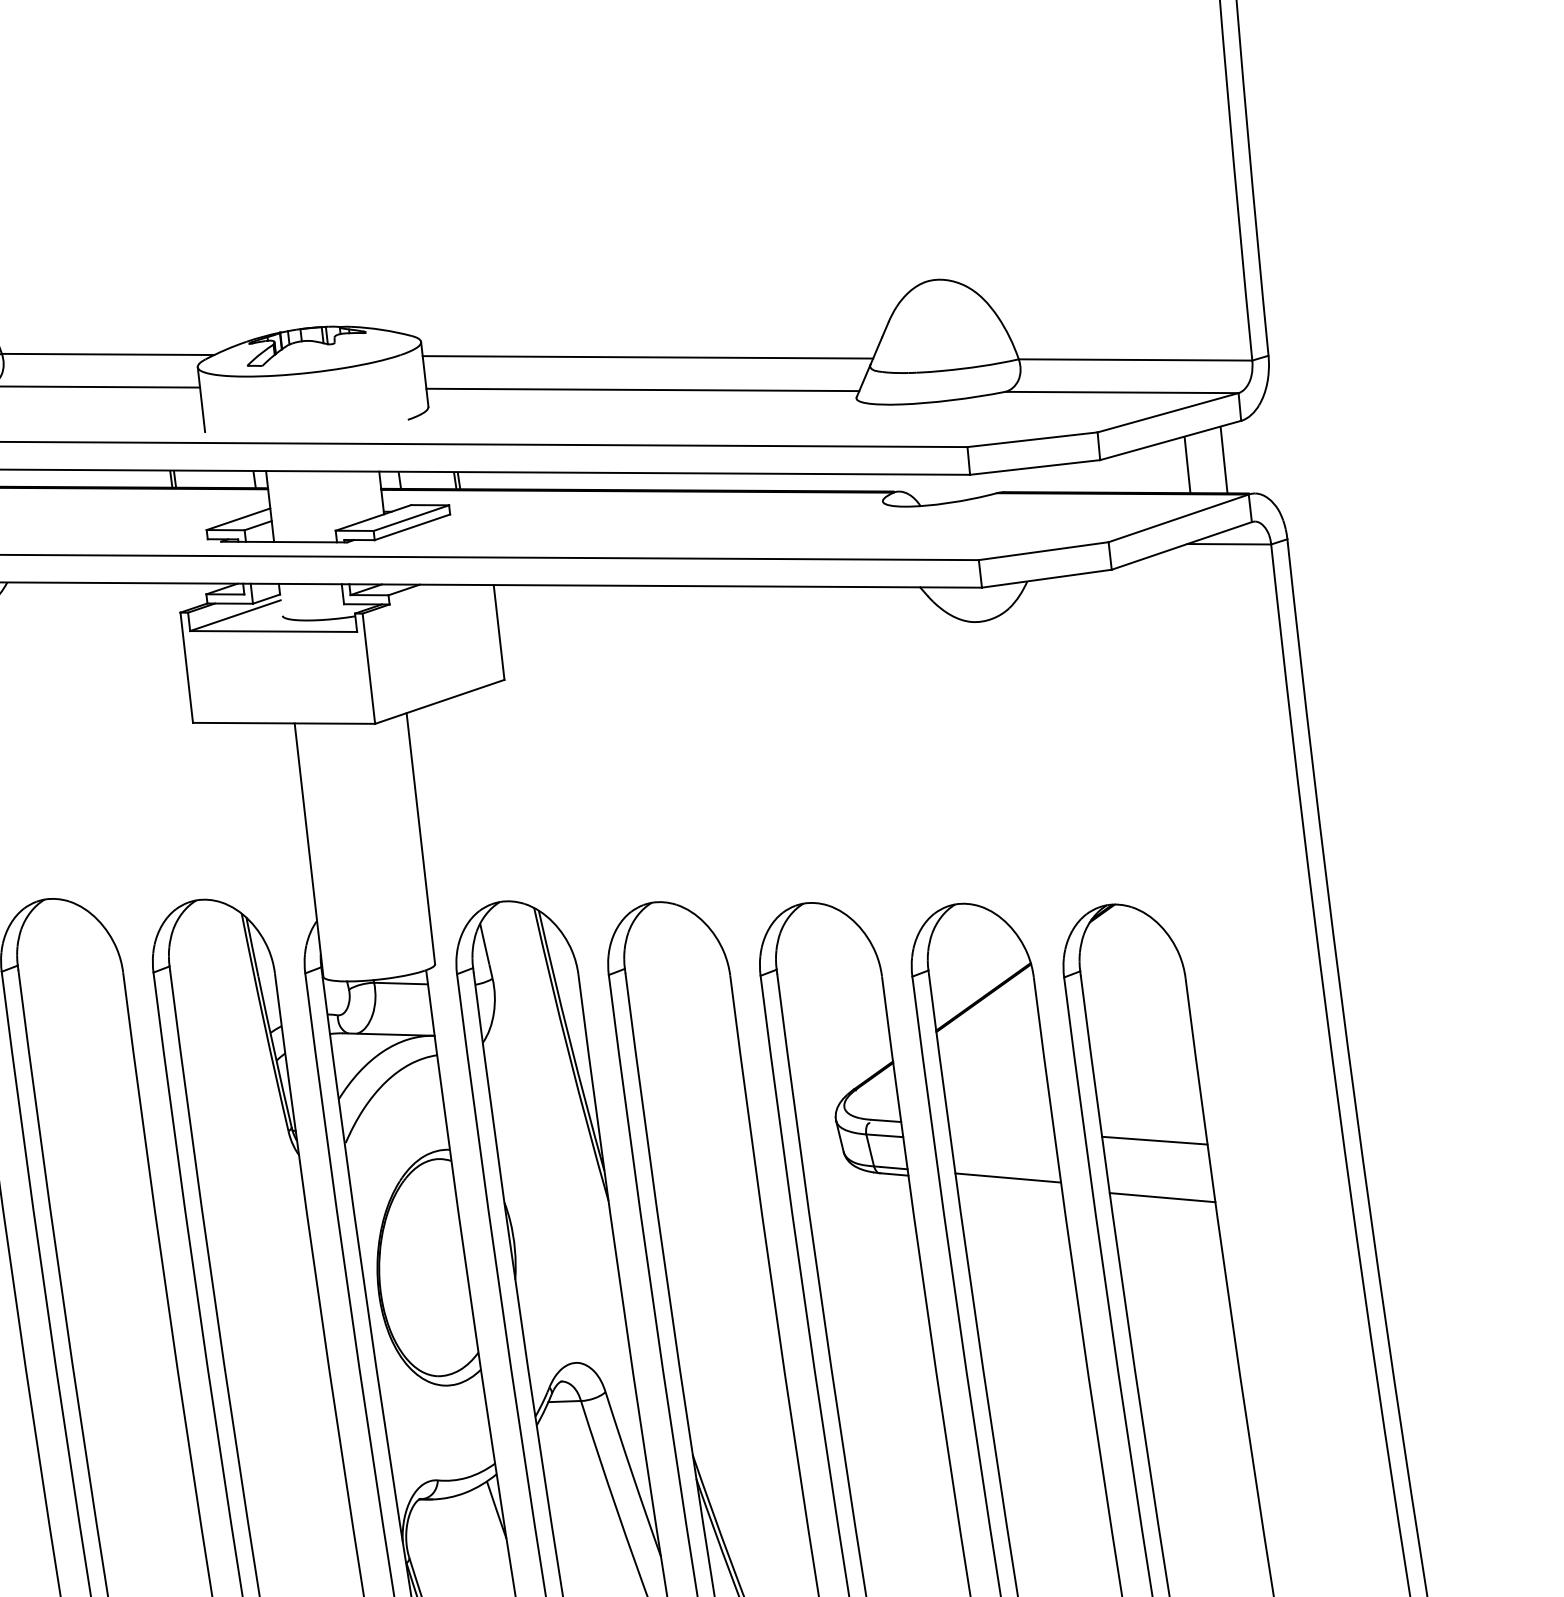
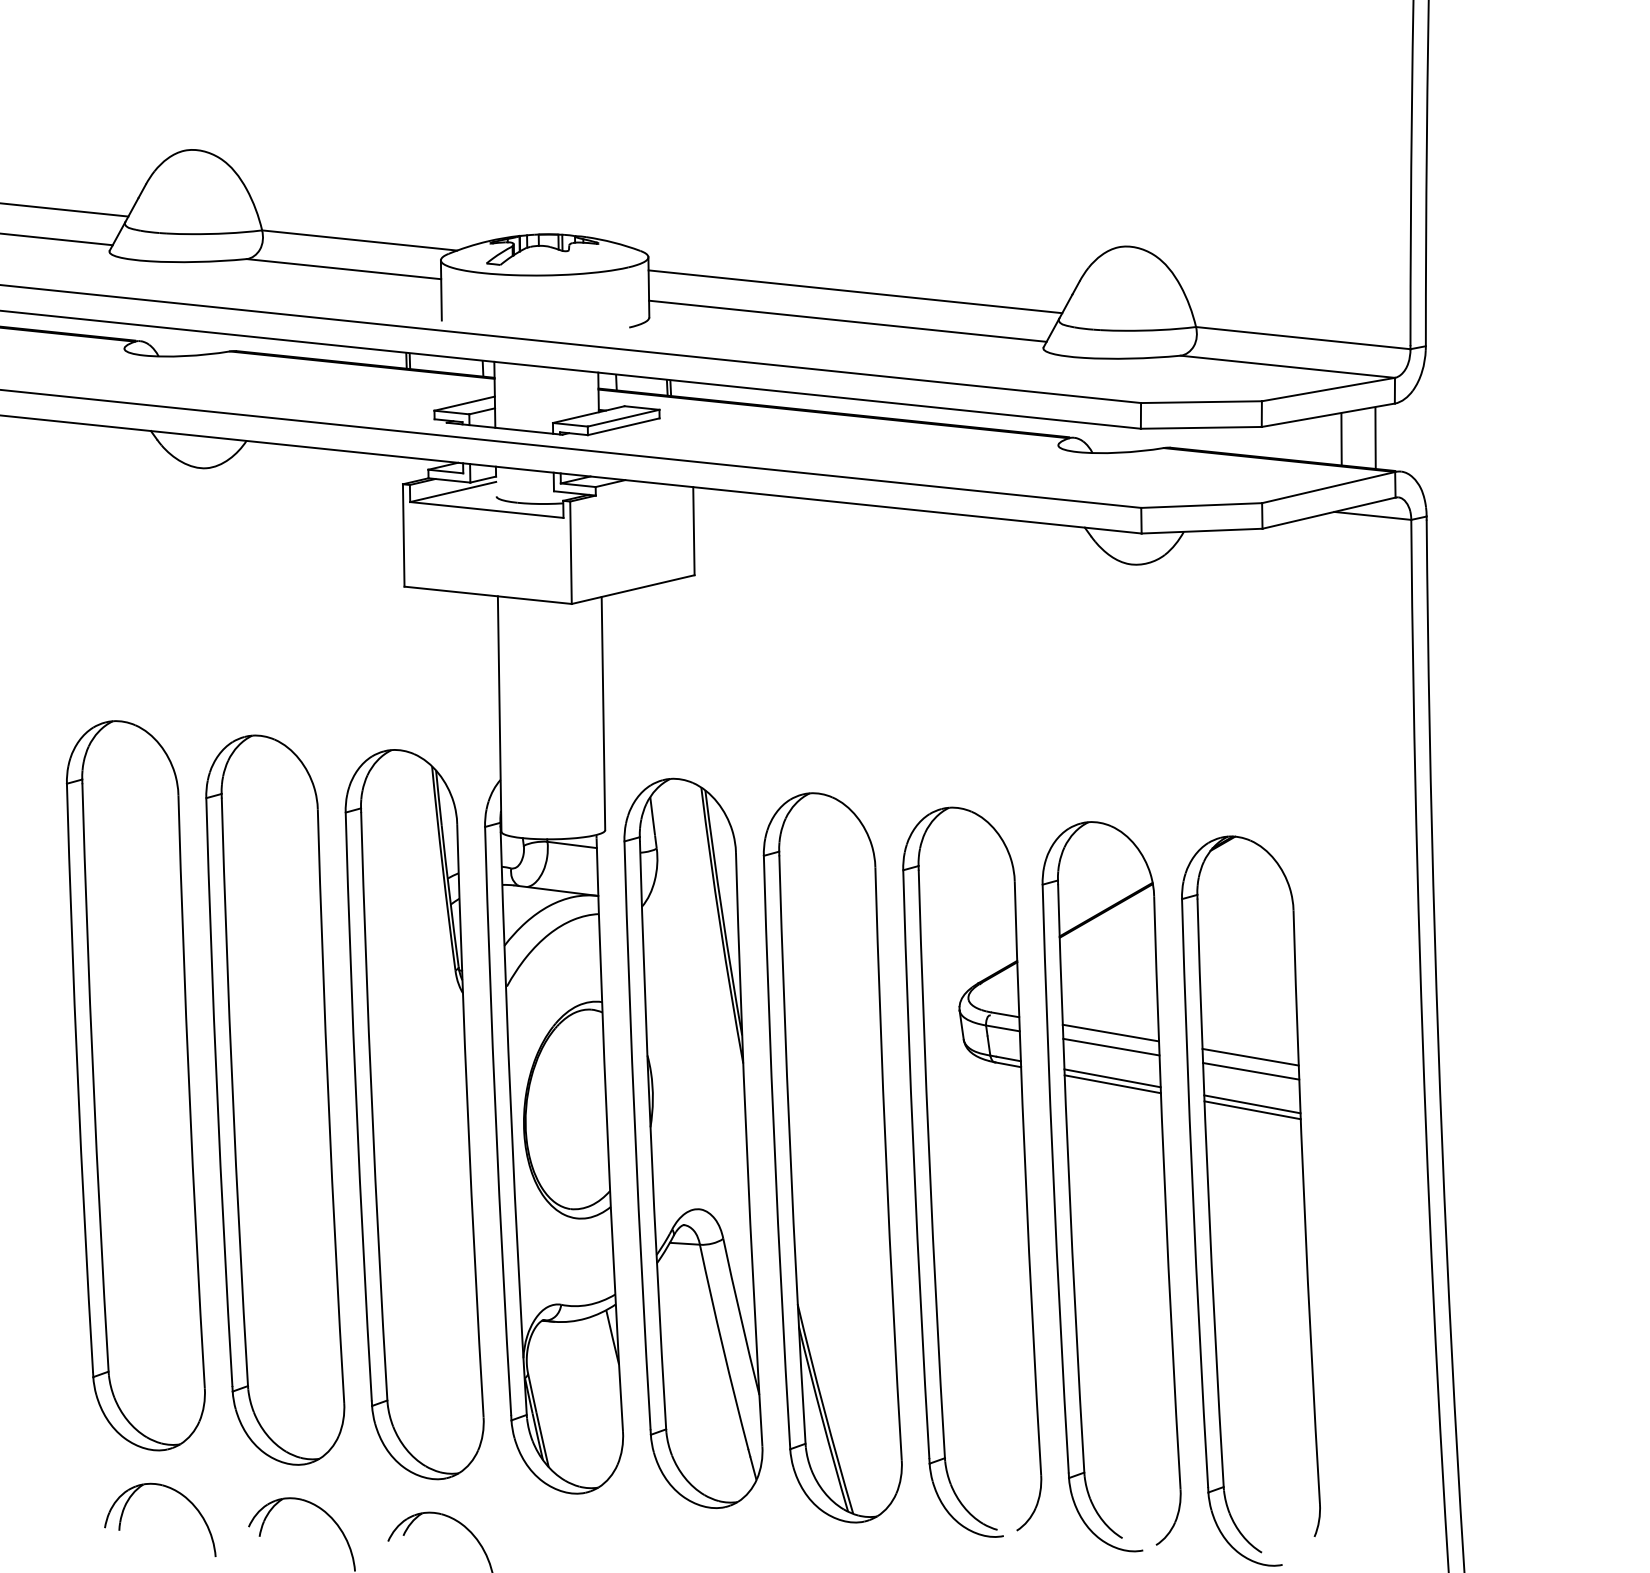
line: (1001, 1128) -> (1110, 1032), added
line: (1003, 1143) -> (1111, 1046), added
line: (1157, 1155) -> (1251, 1071), added
line: (1008, 1184) -> (1112, 1084), added
line: (1161, 1191) -> (1252, 1104), added

